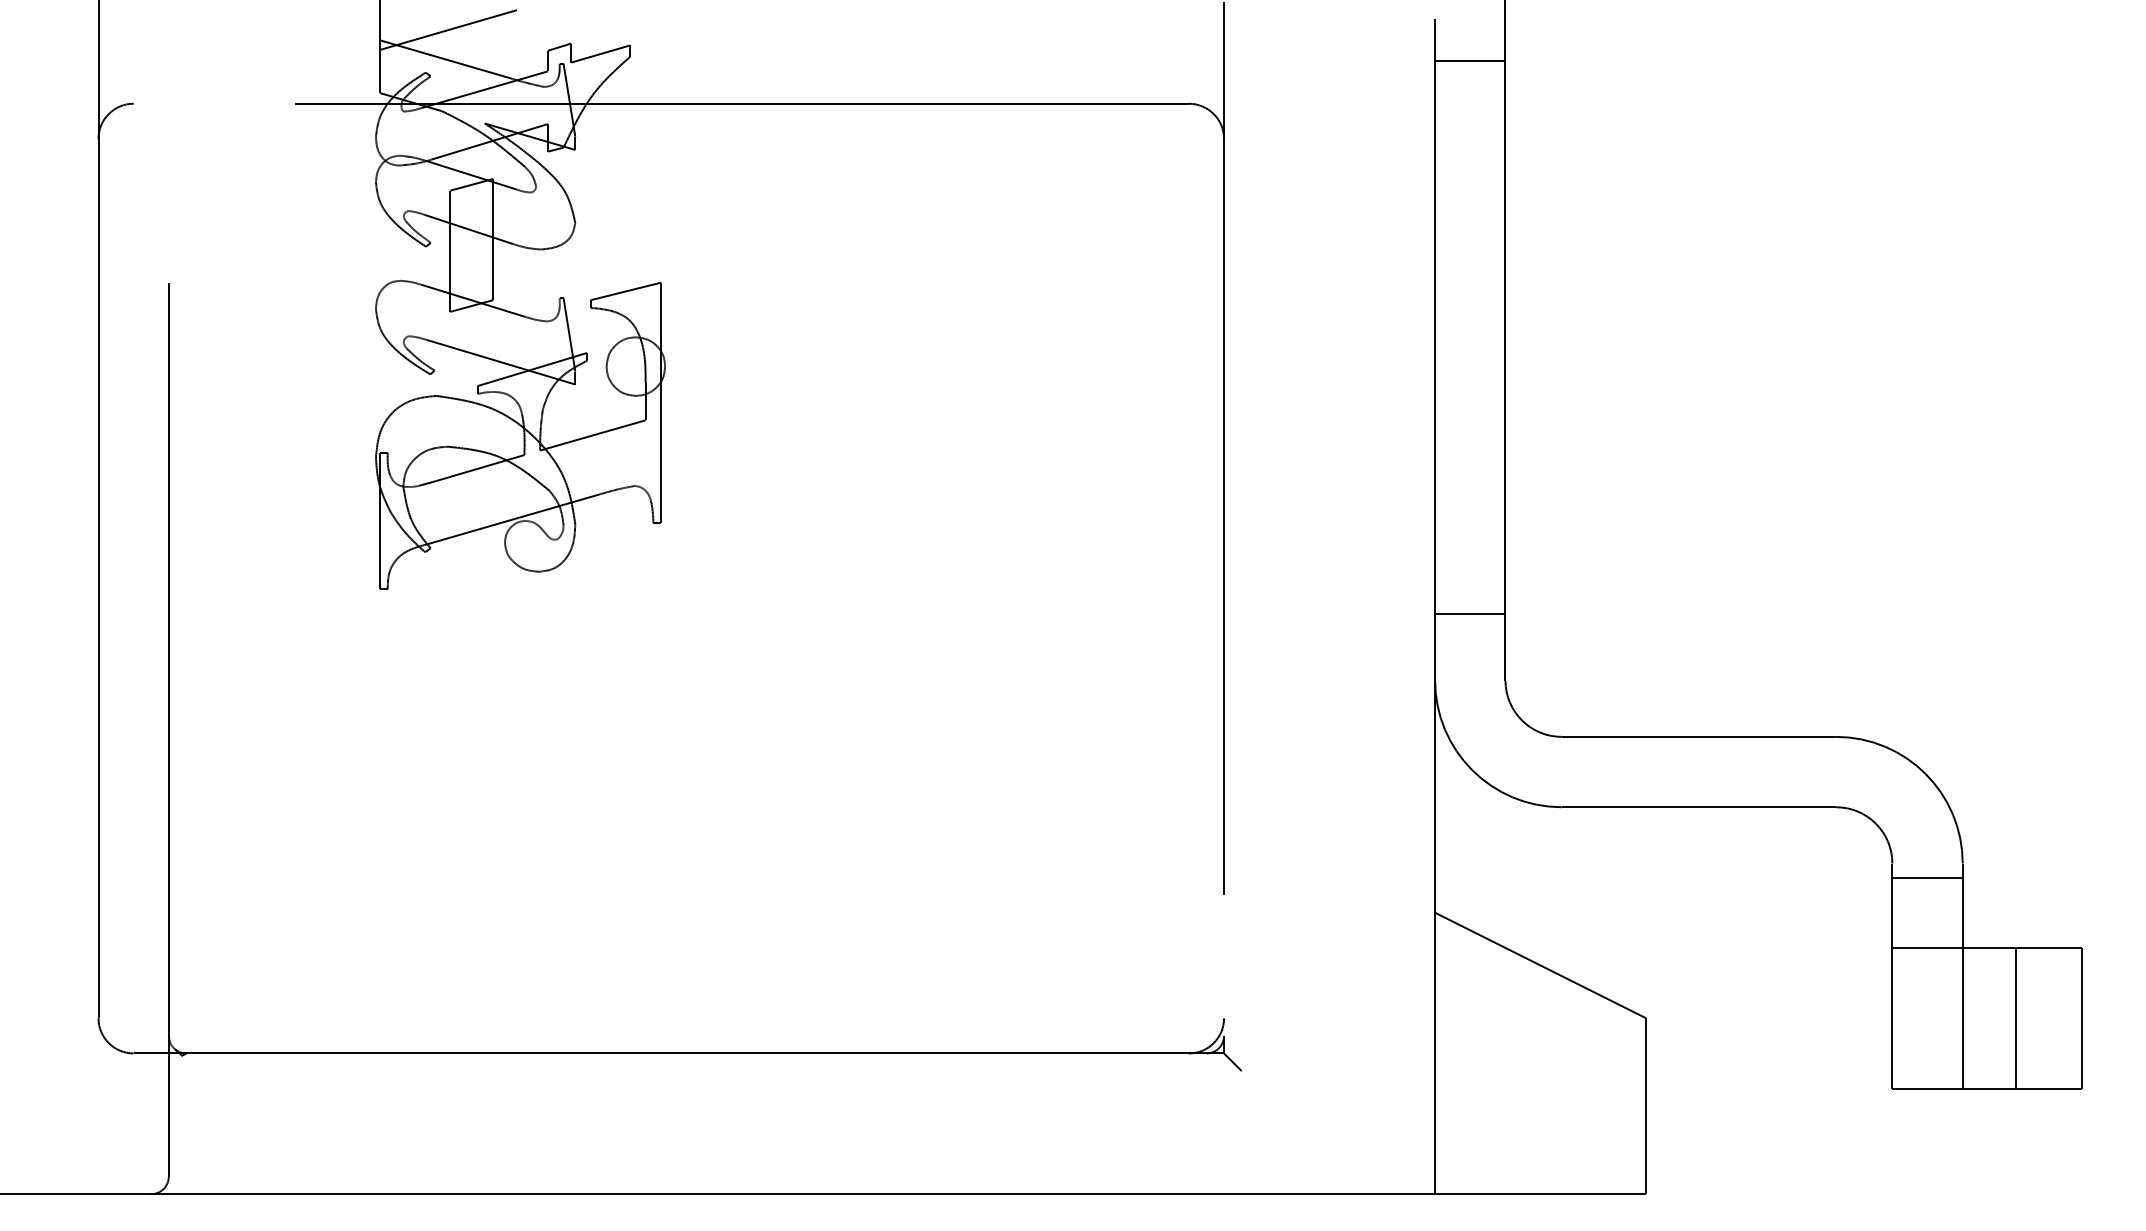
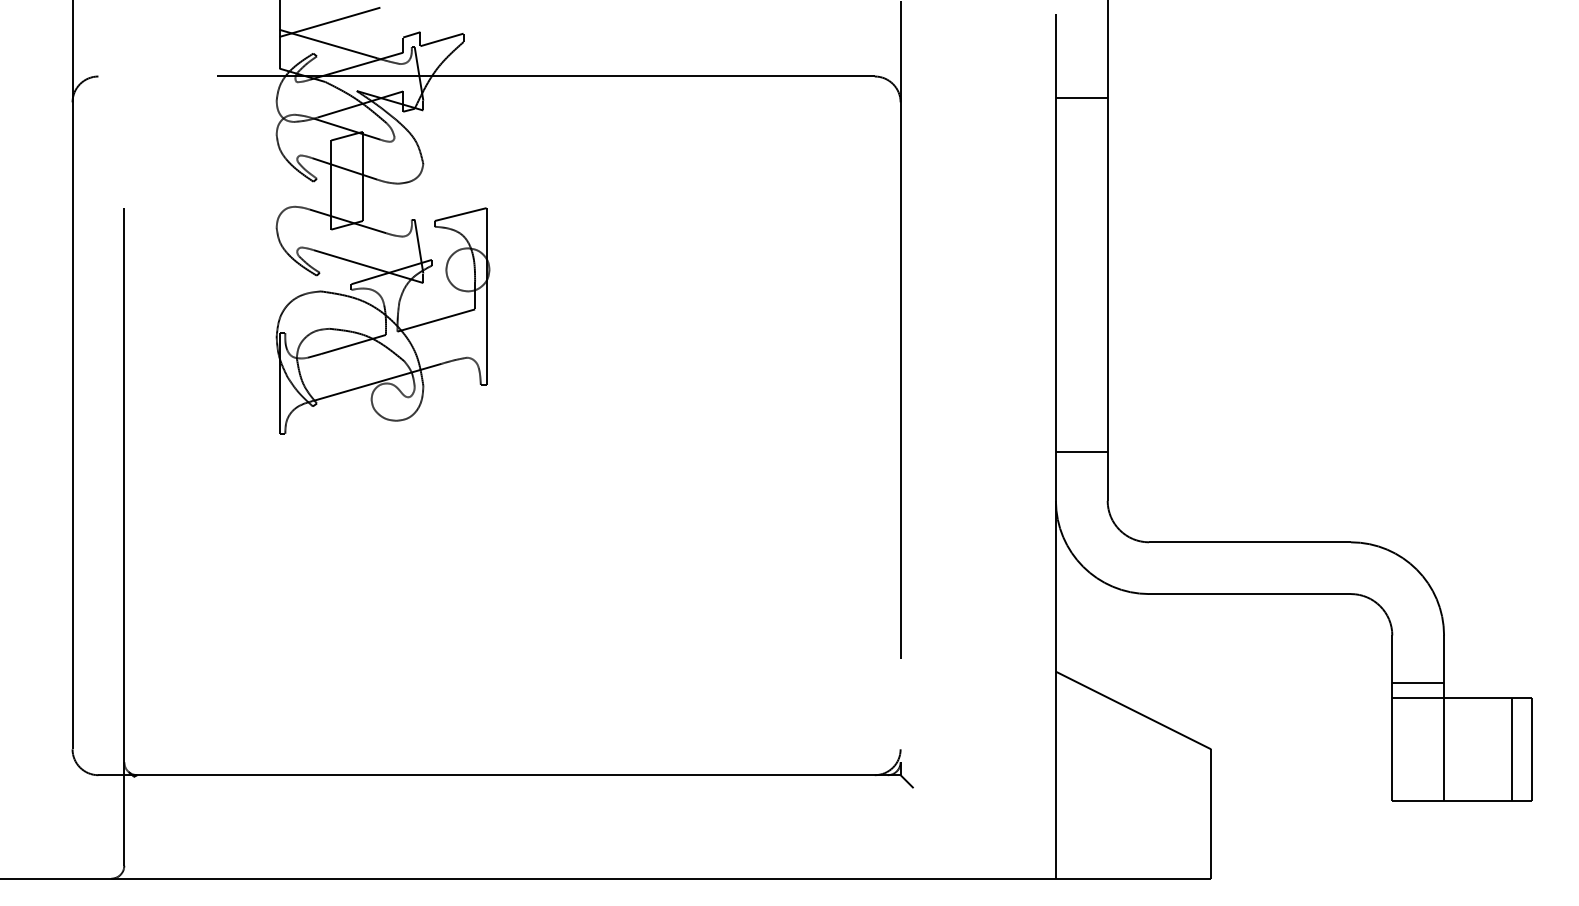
line: (1470, 61) -> (1081, 98), moved
line: (1927, 877) -> (1418, 683), moved
line: (2015, 1017) -> (1511, 748), moved

